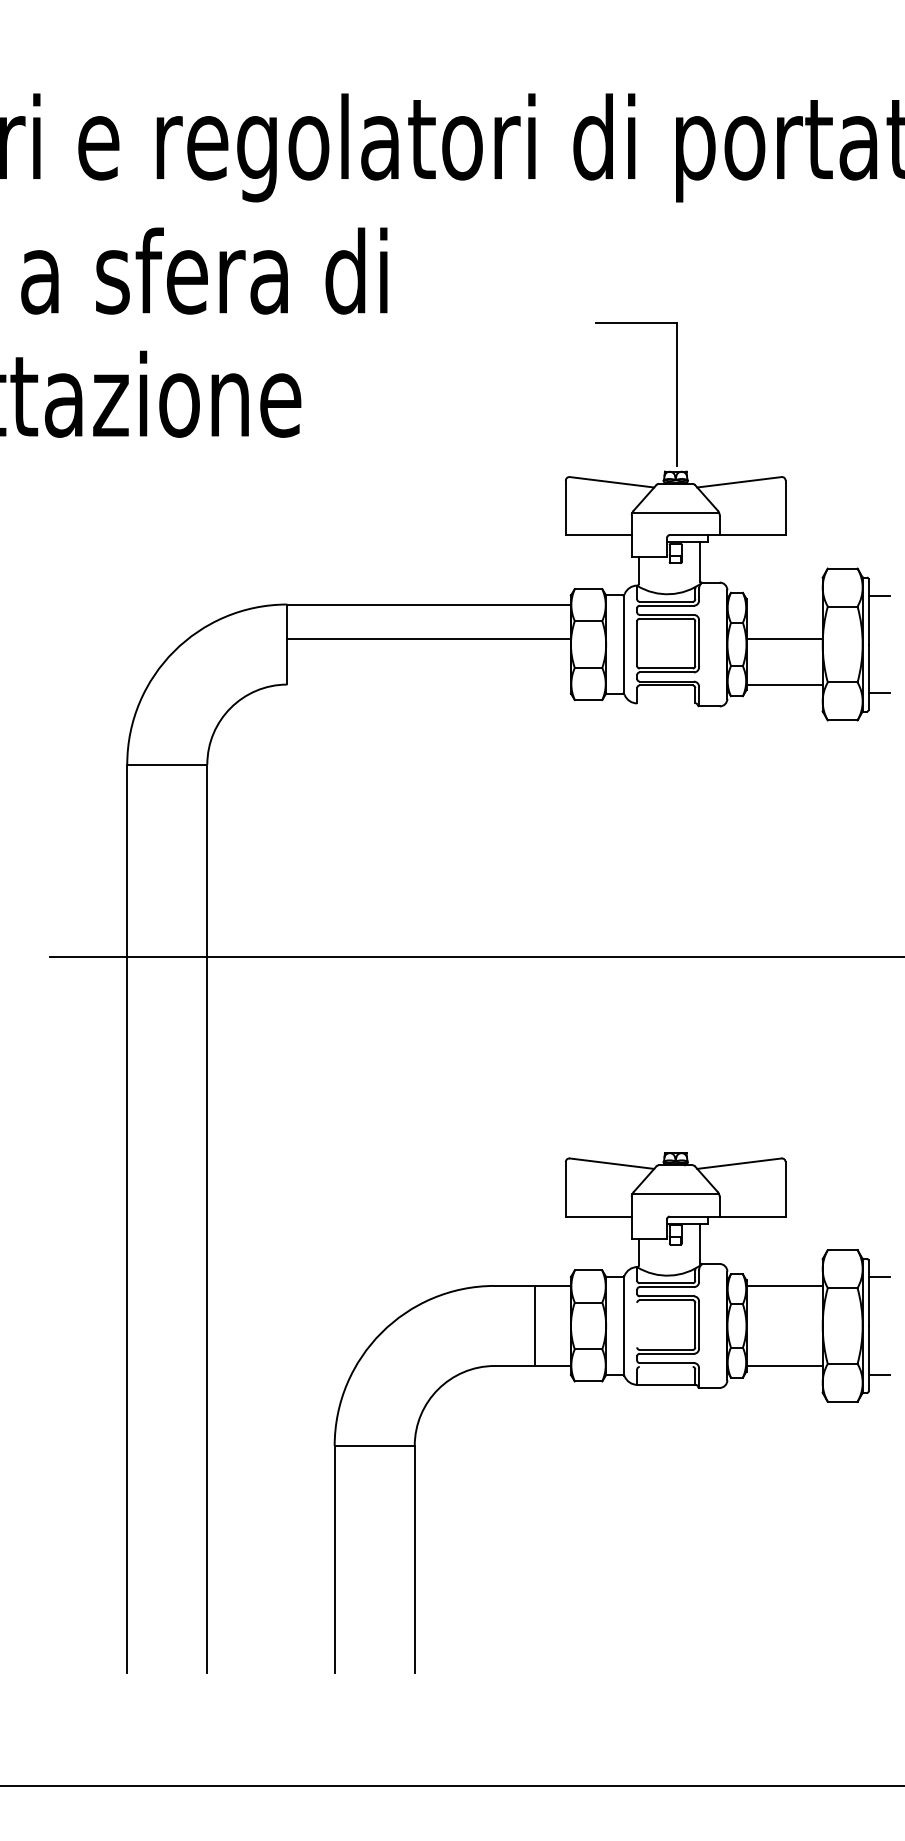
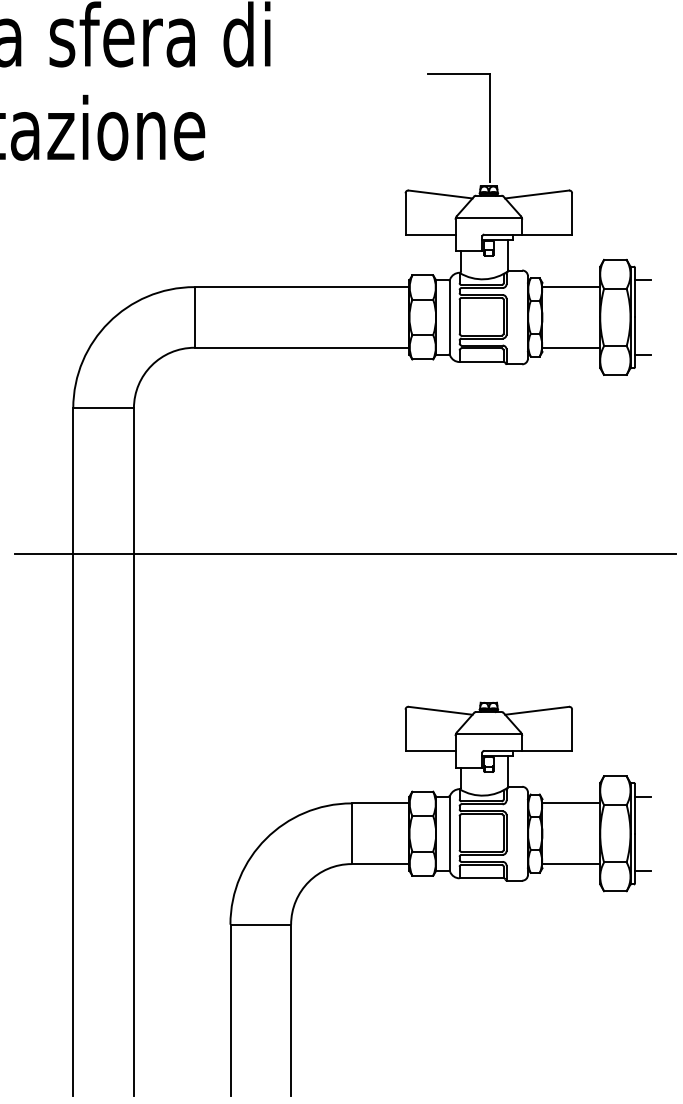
line: (428, 638) -> (301, 347), moved
line: (784, 638) -> (571, 287), moved
line: (666, 703) -> (481, 362), added
line: (637, 1324) -> (459, 832), added
line: (534, 1325) -> (351, 833), moved
line: (665, 1366) -> (481, 864), added

